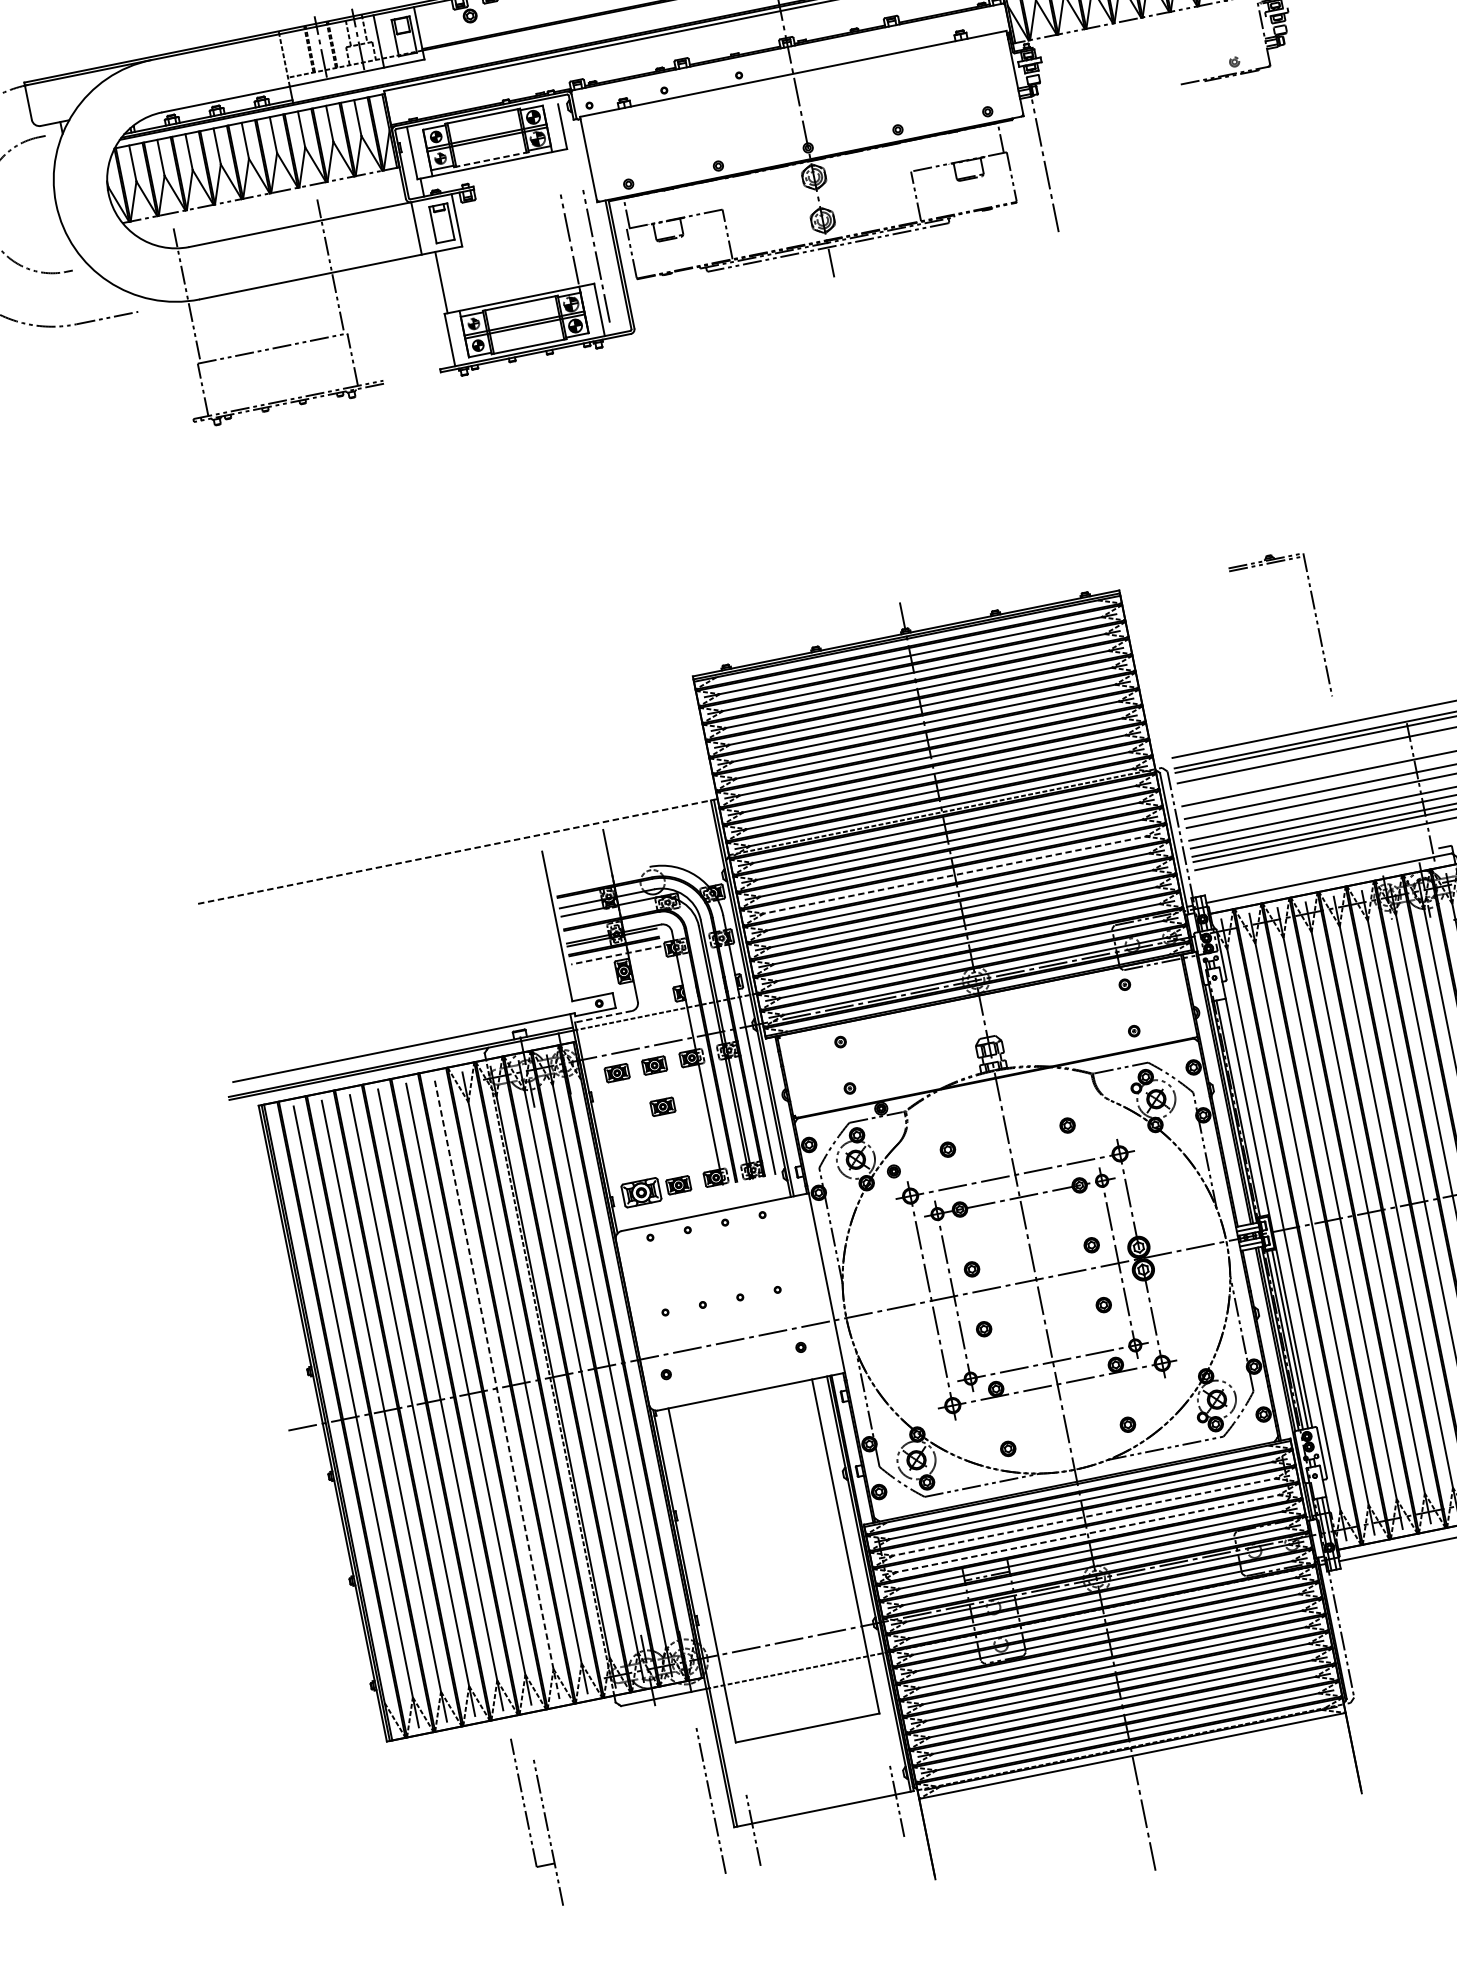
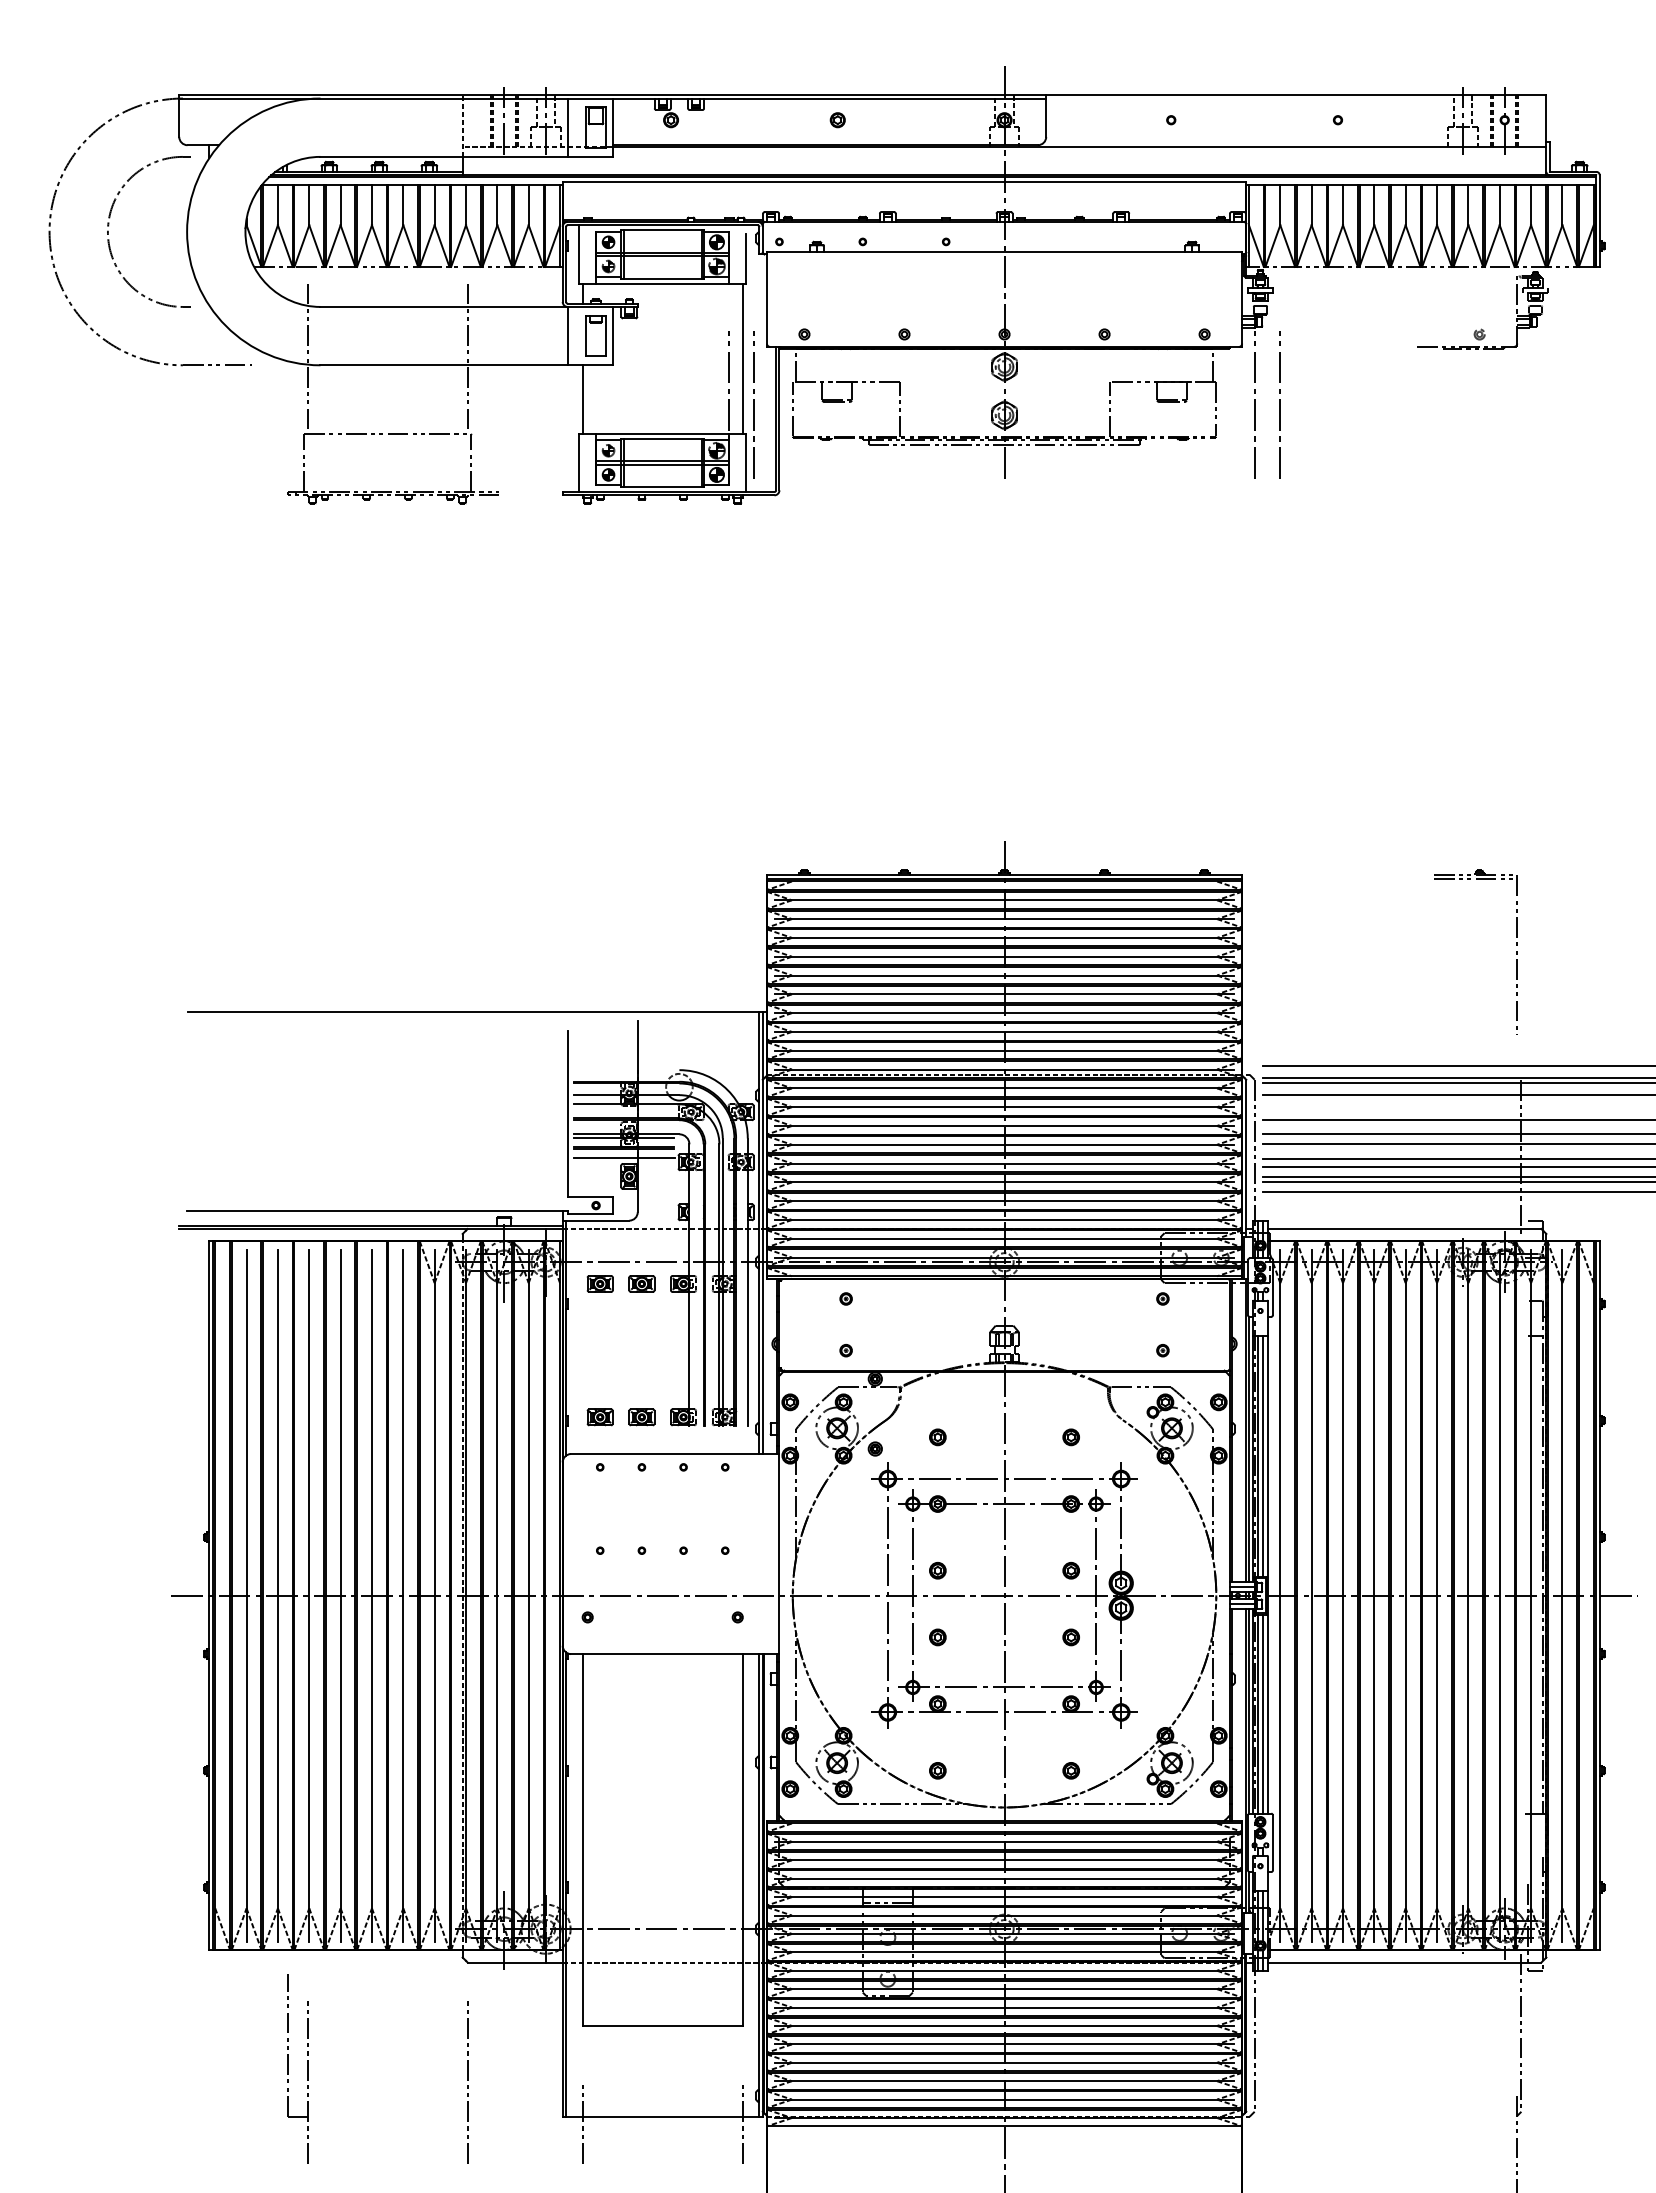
line: (491, 159) -> (662, 278), dashed -> solid
line: (1067, 161) -> (1279, 404), added
line: (577, 216) -> (742, 358), added
part: (1316, 621) -> (1516, 951), moved
line: (457, 851) -> (477, 1012), dashed -> solid
line: (954, 874) -> (1004, 1144), dashed -> solid
line: (616, 955) -> (624, 1157), dashed -> solid
line: (601, 1017) -> (595, 1220), dashed -> solid
part: (662, 1106) -> (641, 1329), removed
line: (1243, 1107) -> (1263, 1455), added
part: (640, 1193) -> (599, 1417), size x0.62
line: (497, 1388) -> (403, 1595), dashed -> solid
line: (1084, 1517) -> (1004, 1860), dashed -> solid
line: (1087, 1533) -> (1004, 1878), dashed -> solid
line: (710, 1799) -> (467, 2080), moved
part: (528, 1823) -> (288, 2068), moved

